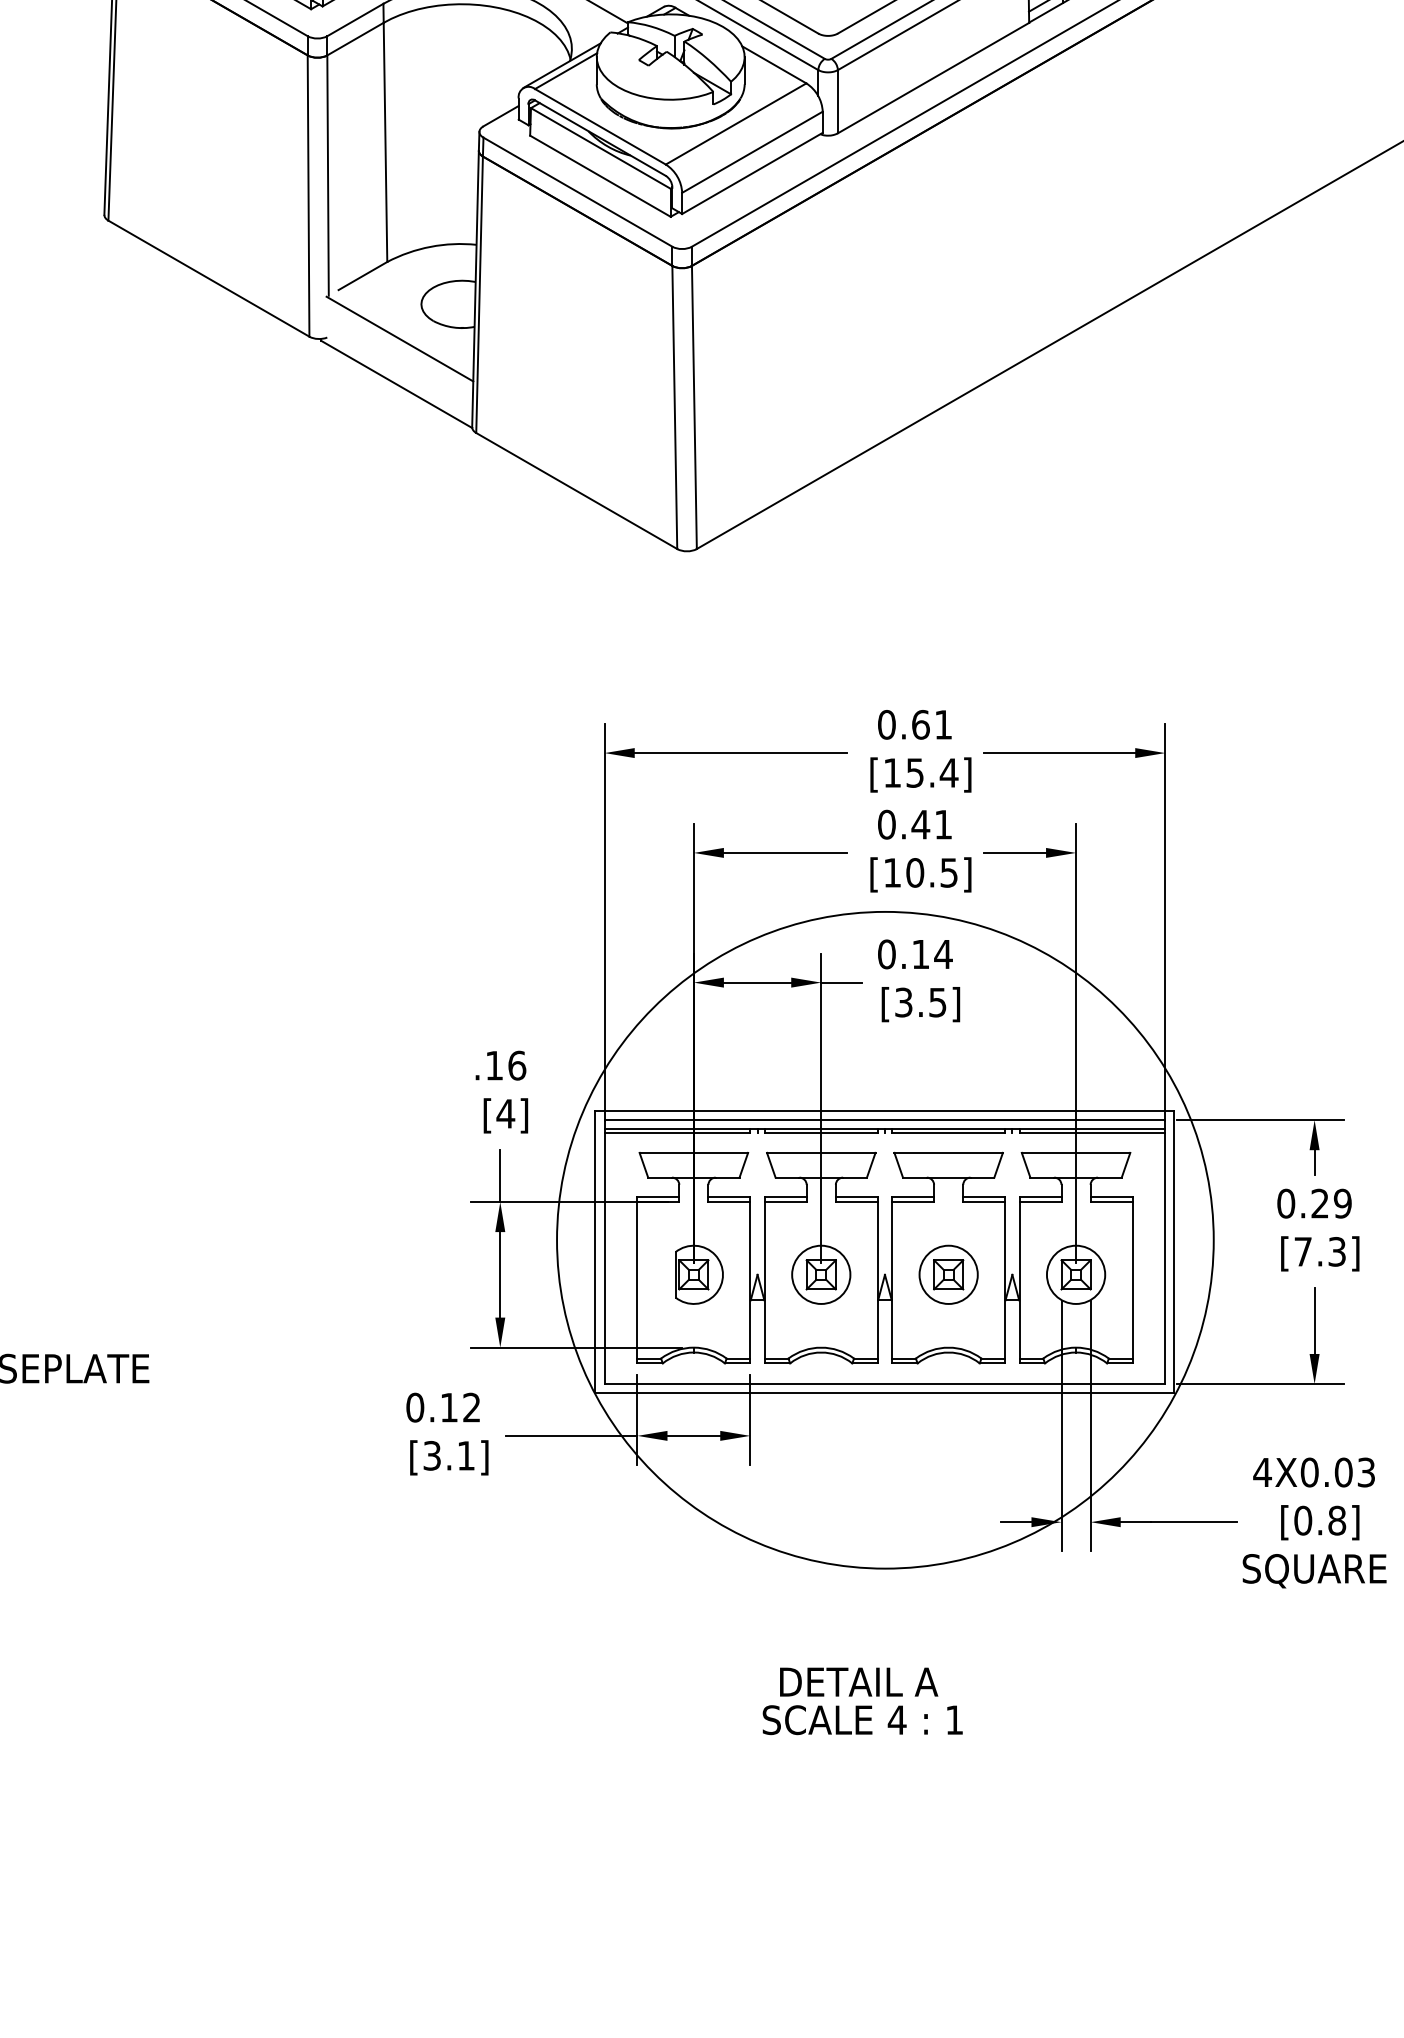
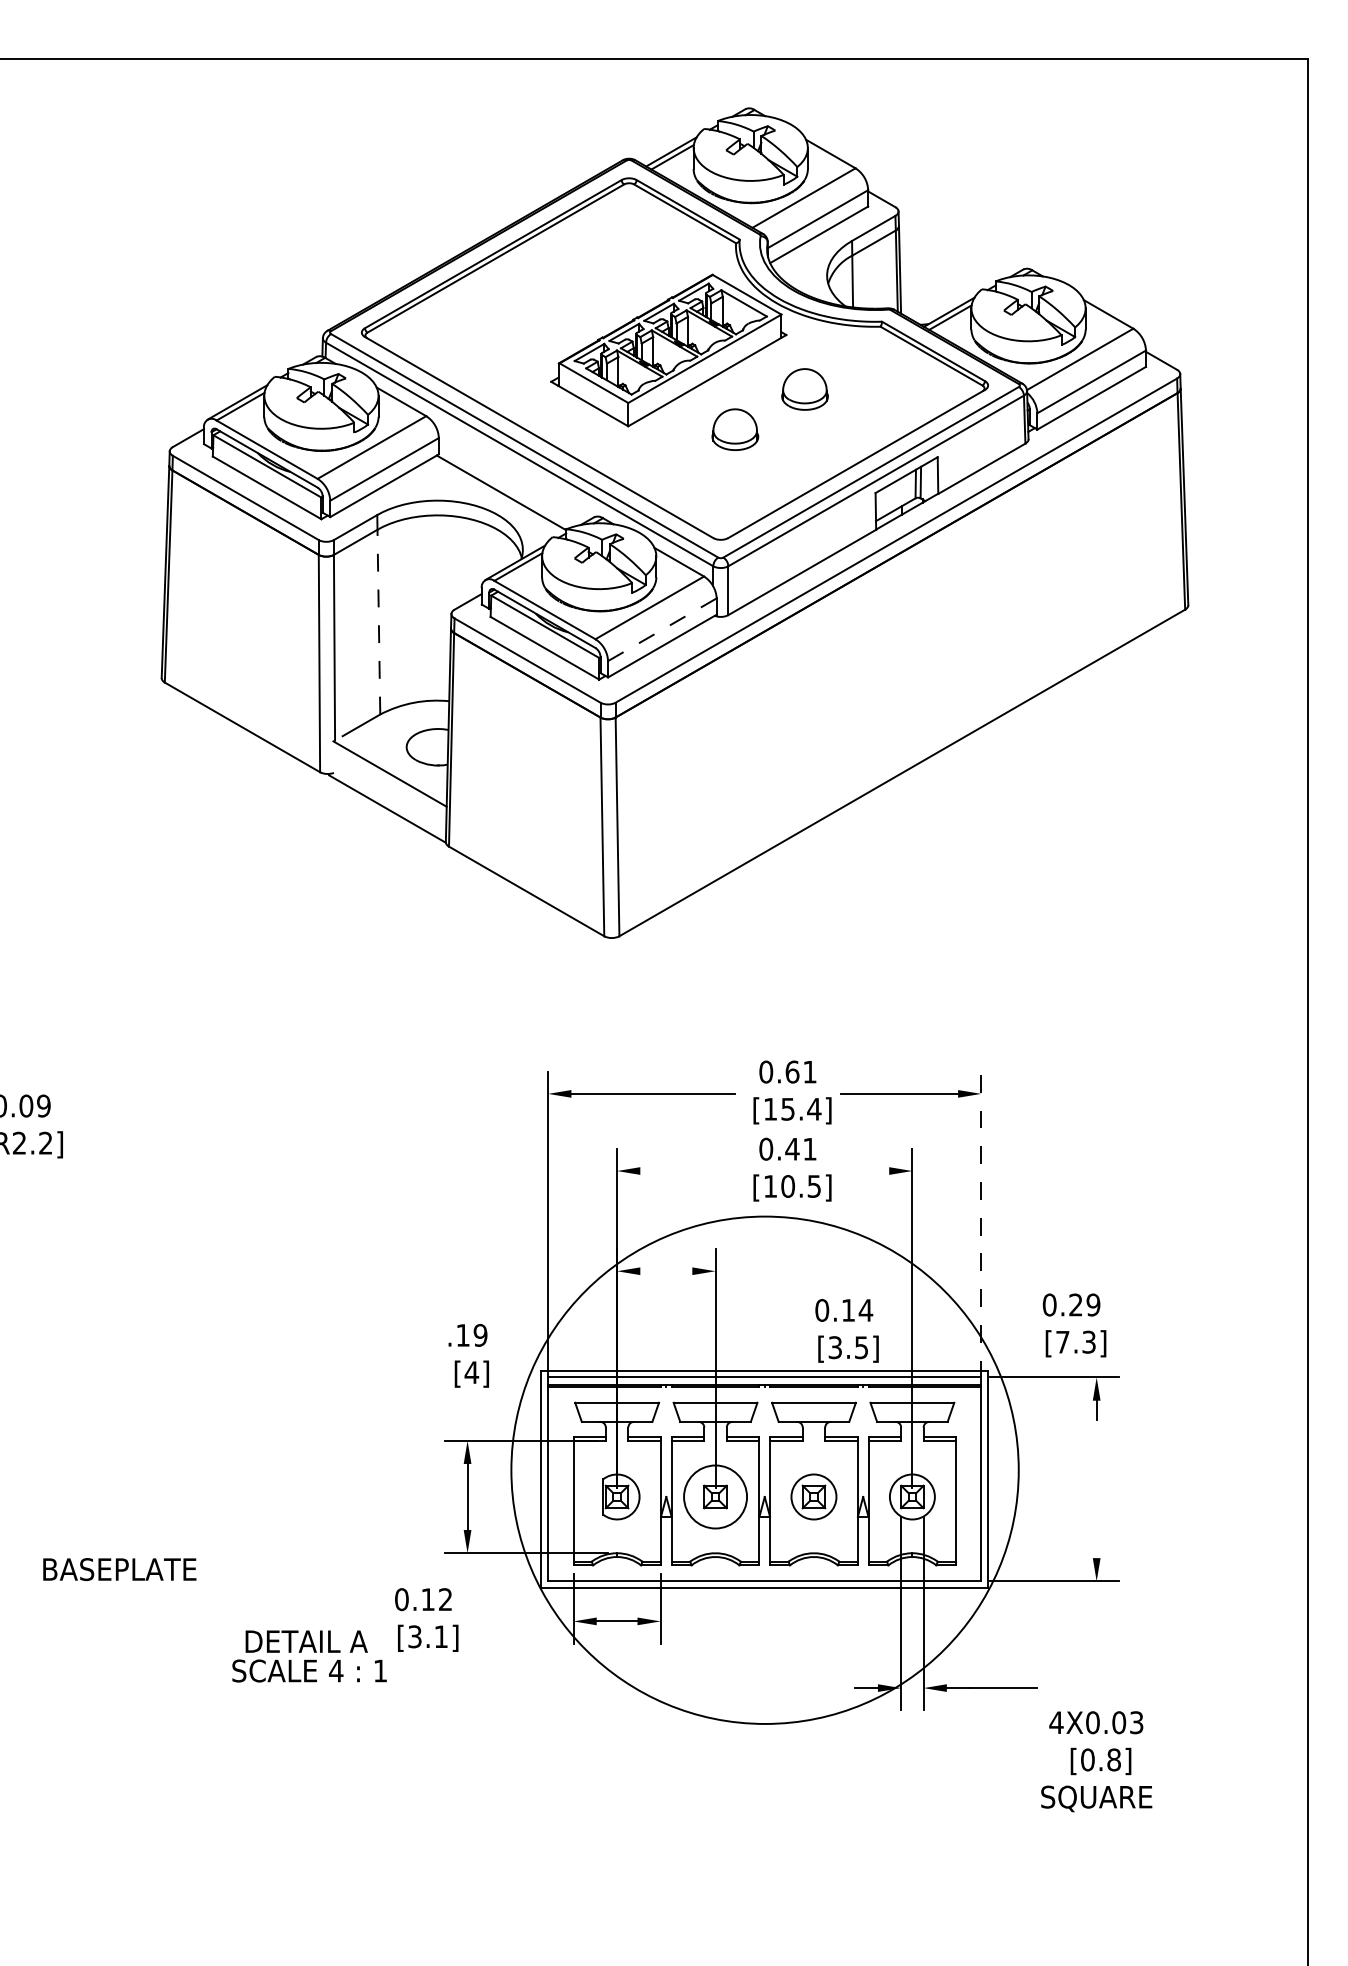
line: (385, 141) -> (378, 621), solid -> dashed
line: (752, 151) -> (662, 629), solid -> dashed
line: (784, 853) -> (687, 1171), removed
line: (1015, 853) -> (865, 1171), removed
line: (1165, 922) -> (981, 1224), solid -> dashed
text: (918, 980) -> (846, 1330), moved
line: (757, 982) -> (666, 1271), removed
line: (841, 982) -> (731, 1271), removed
text: (517, 1064) -> (480, 1334), .16 -> .19
line: (500, 1175) -> (467, 1420), removed
text: (1318, 1230) -> (1074, 1325), moved
circle: (821, 1274) -> (715, 1496), size x1.4
line: (1314, 1320) -> (1096, 1532), removed
line: (571, 1436) -> (522, 1621), removed
text: (1314, 1522) -> (1096, 1761), moved
text: (862, 1701) -> (309, 1656), moved

